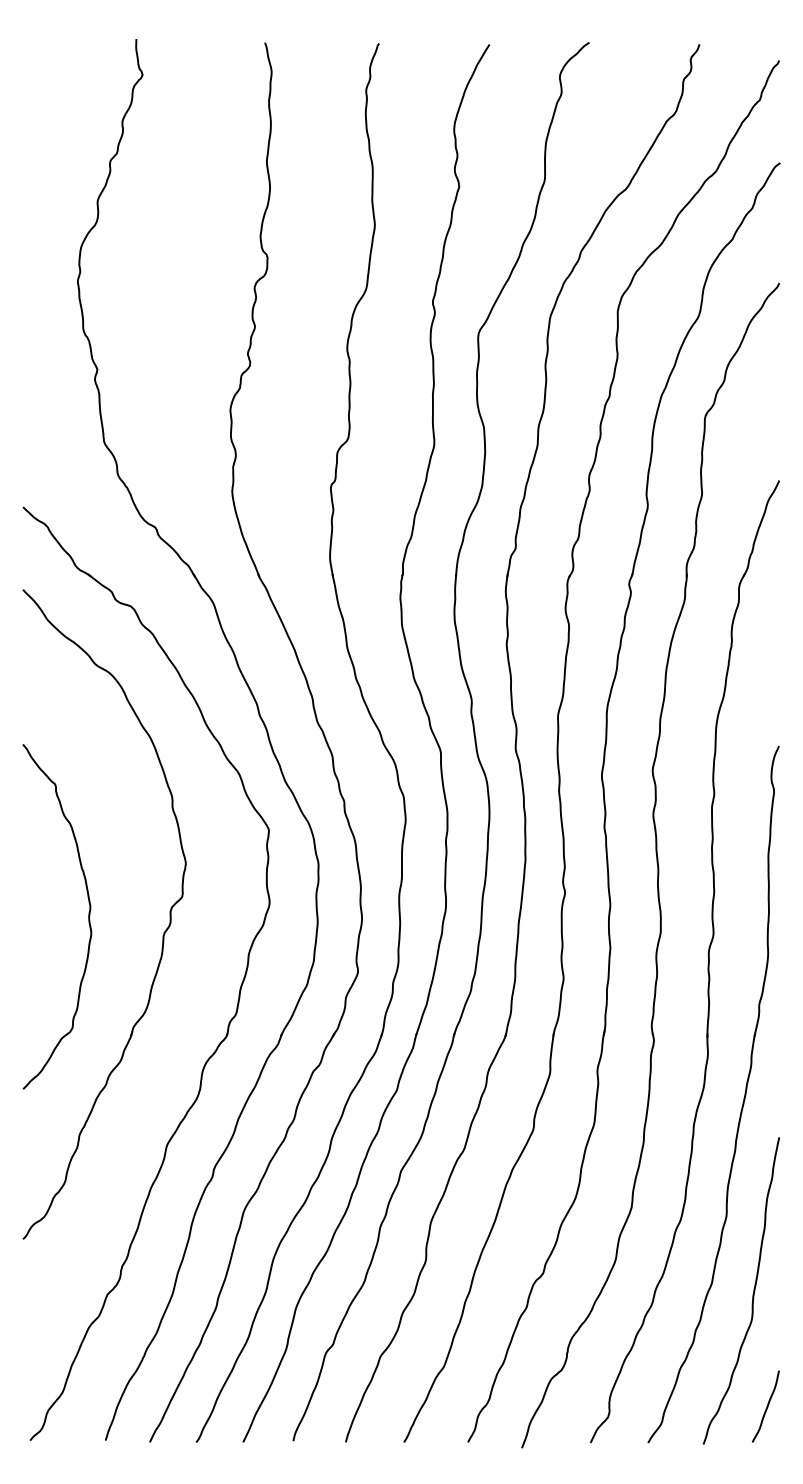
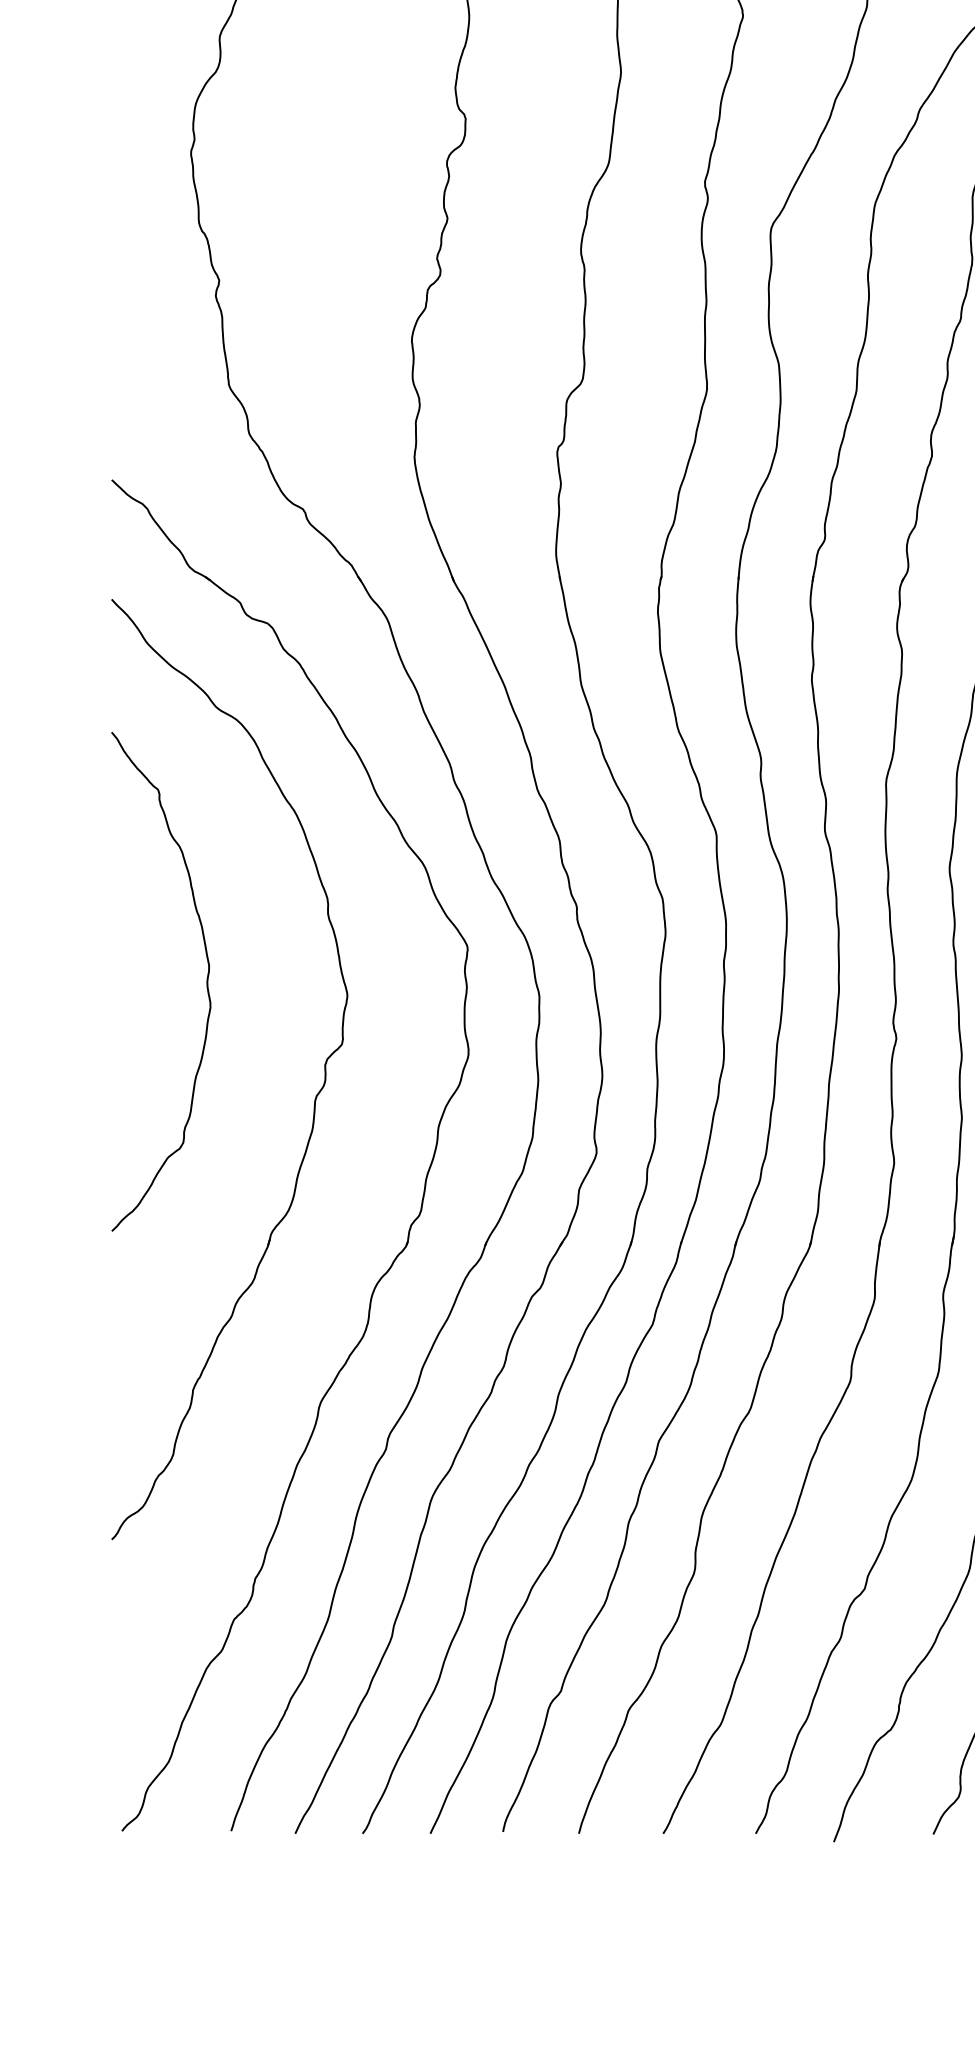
curve: (88, 916) -> (206, 981), moved

